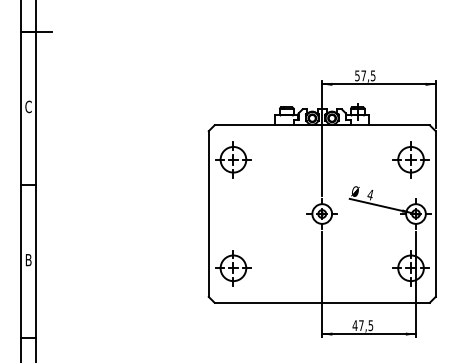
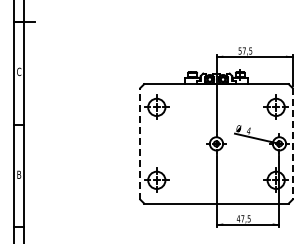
line: (209, 213) -> (140, 143), solid -> dashed
line: (435, 213) -> (292, 143), solid -> dashed

